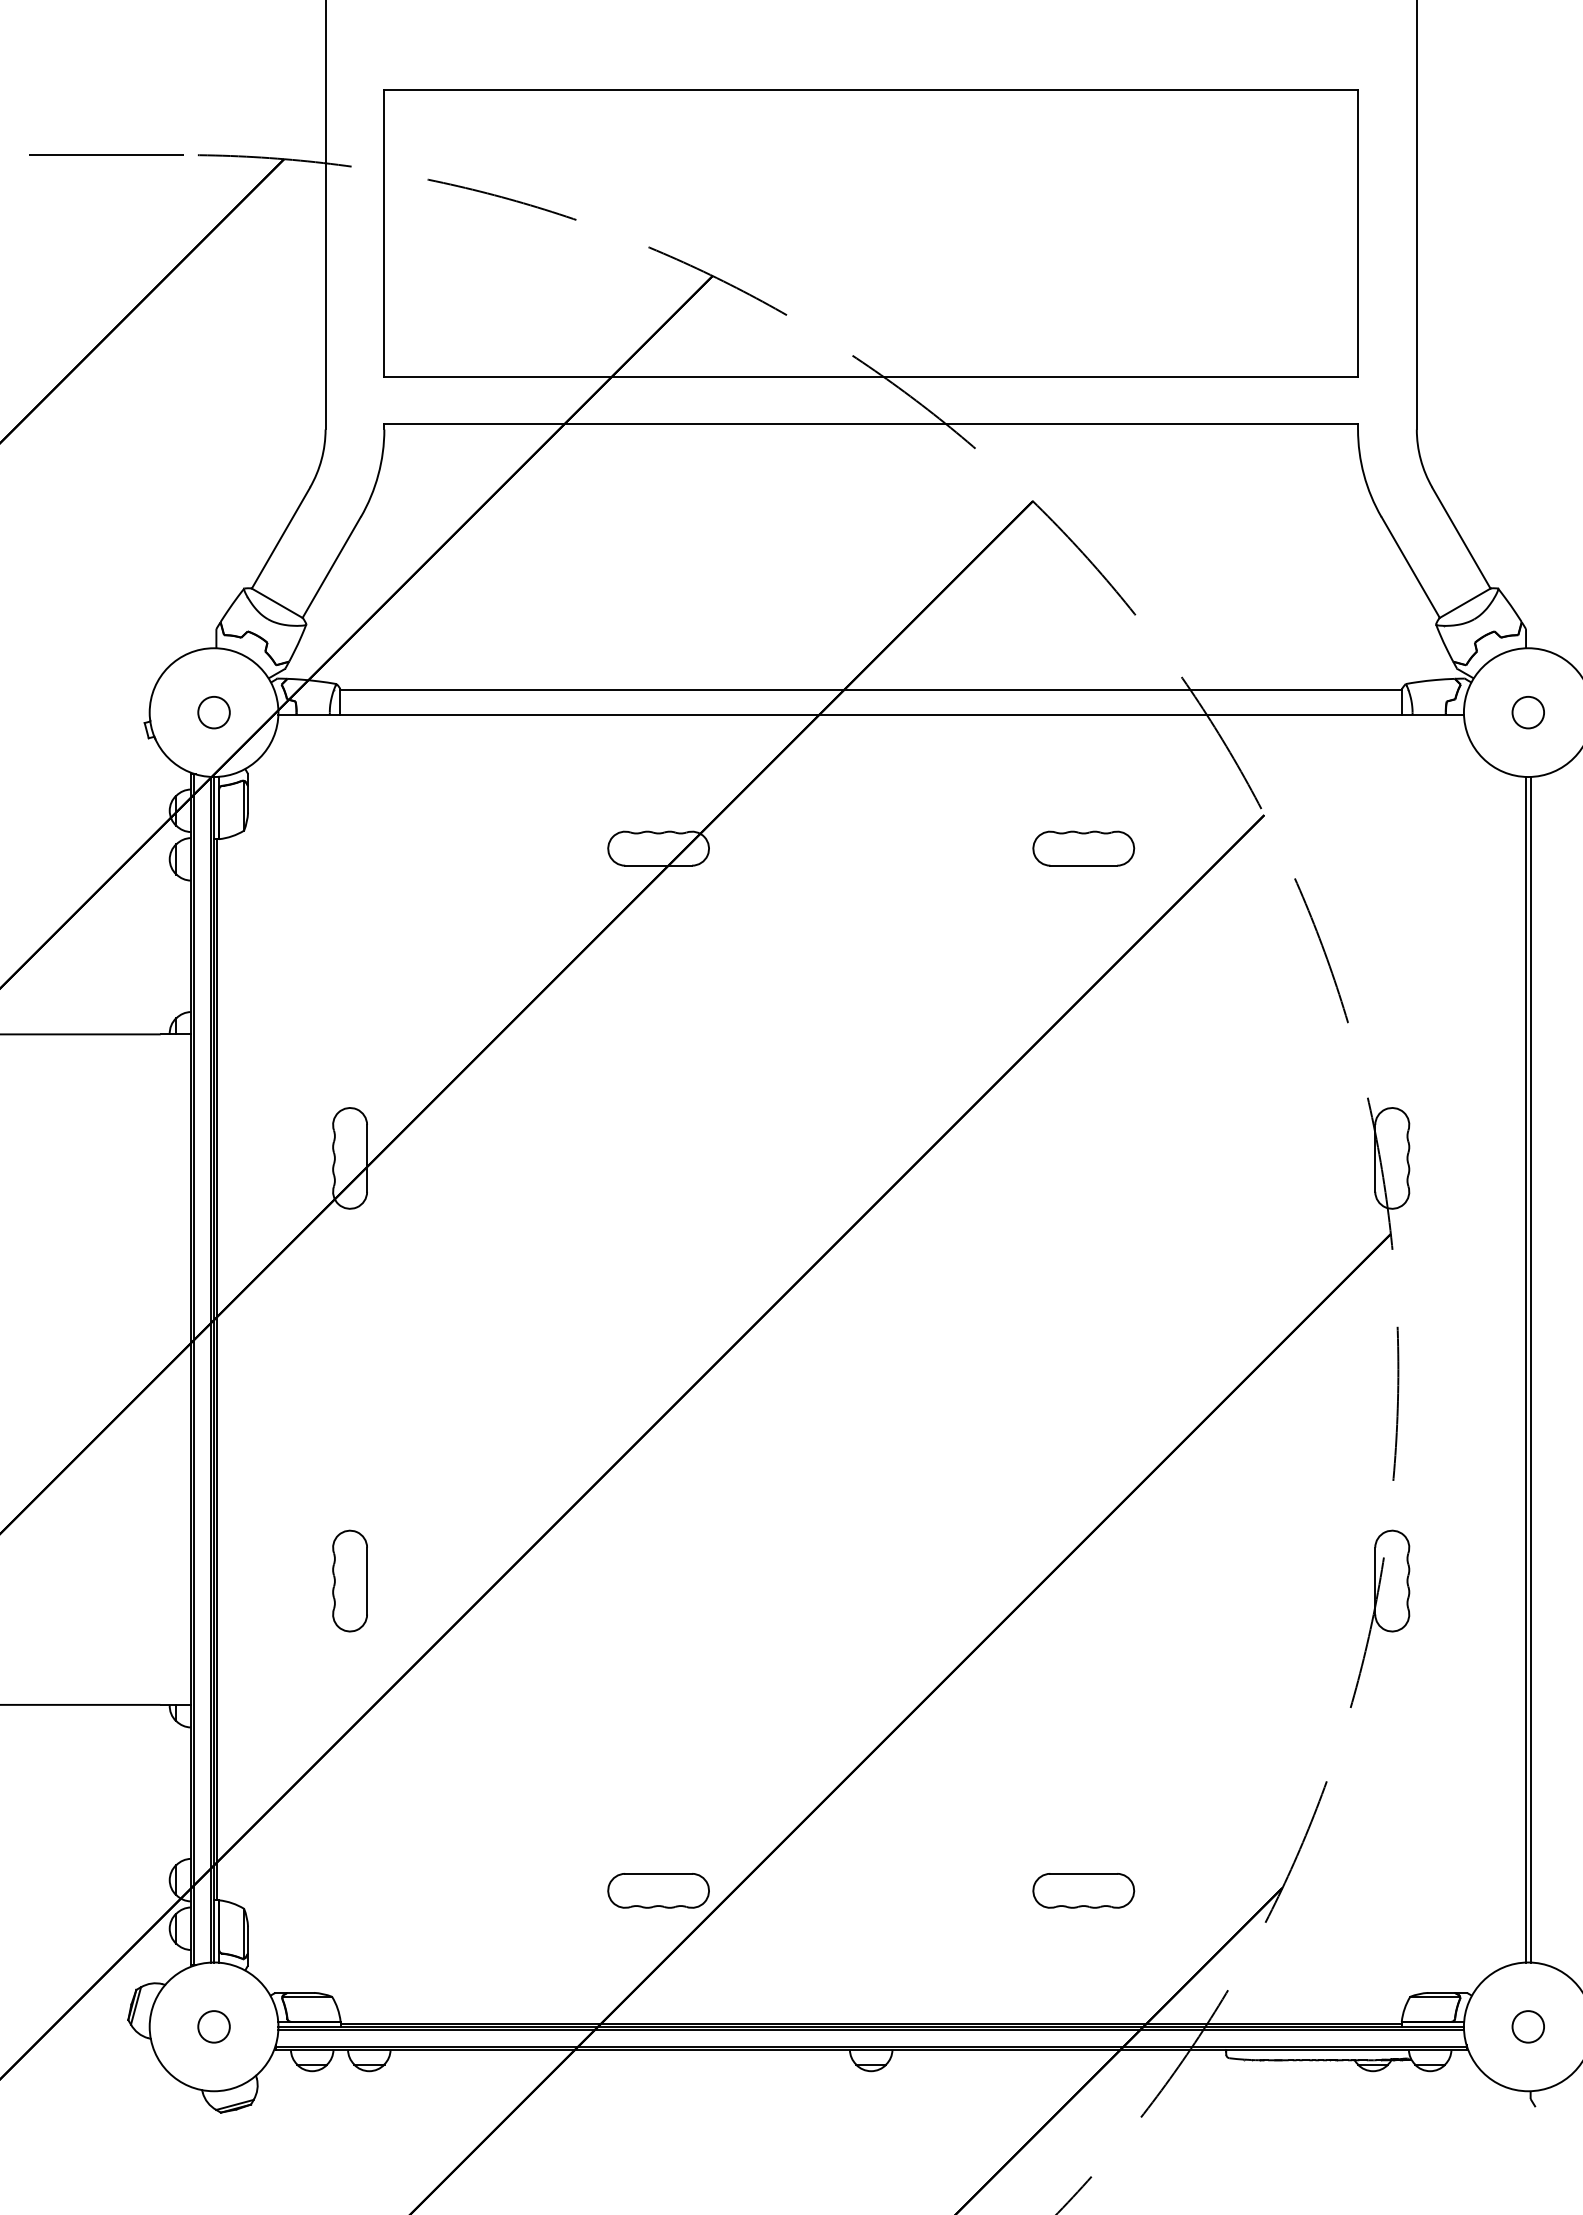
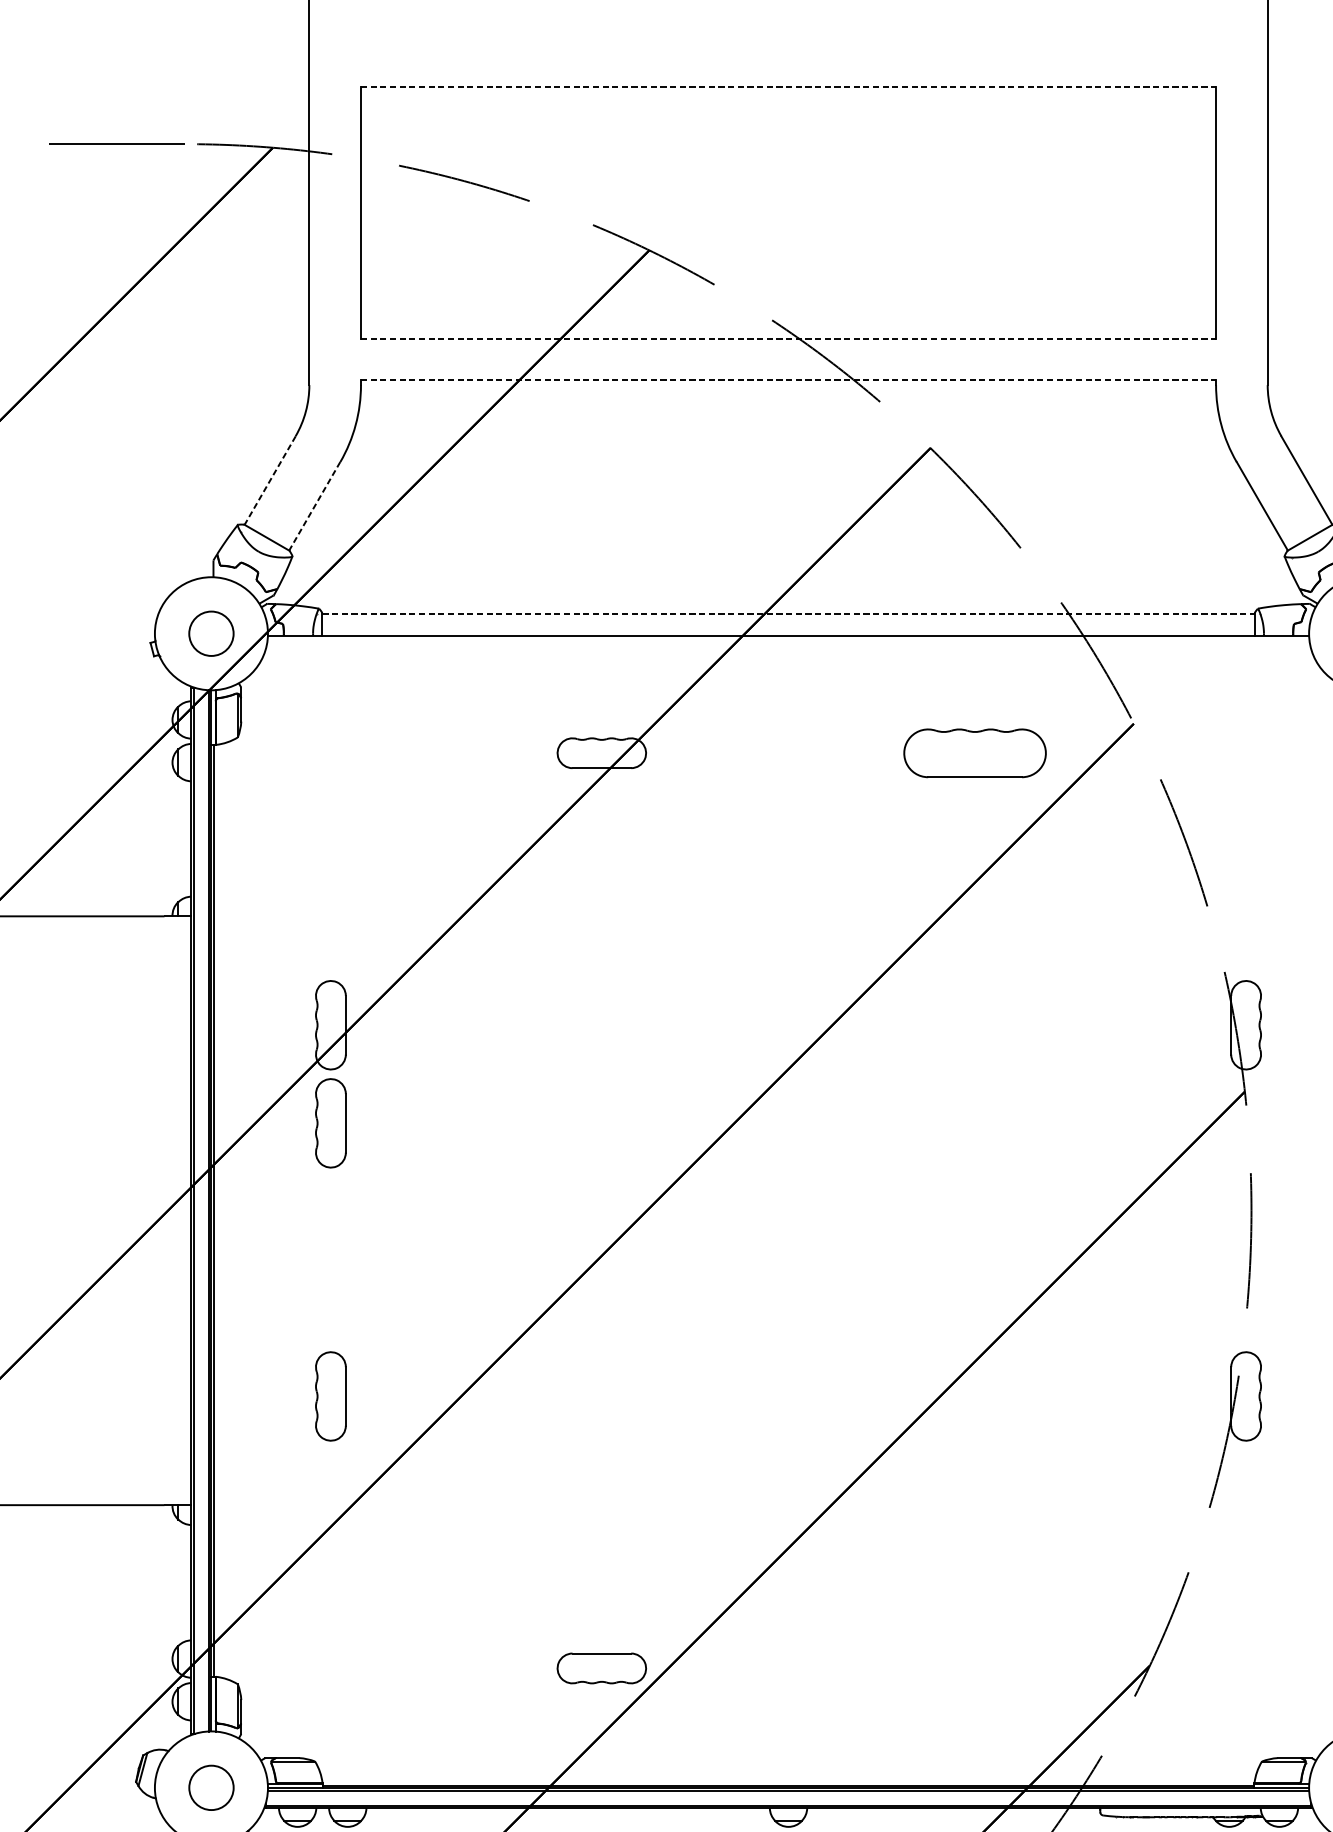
line: (871, 89) -> (788, 86), solid -> dashed
line: (871, 377) -> (788, 339), solid -> dashed
line: (871, 423) -> (788, 379), solid -> dashed
line: (280, 538) -> (269, 480), solid -> dashed
line: (331, 567) -> (314, 506), solid -> dashed
line: (871, 689) -> (788, 613), solid -> dashed
circle: (213, 712) -> (210, 633), size x1.6
part: (1083, 848) -> (974, 753), size x1.6
part: (349, 1269) -> (330, 1122), added
part: (1083, 1890) -> (974, 1668), removed
circle: (213, 2026) -> (210, 1787), size x1.6

